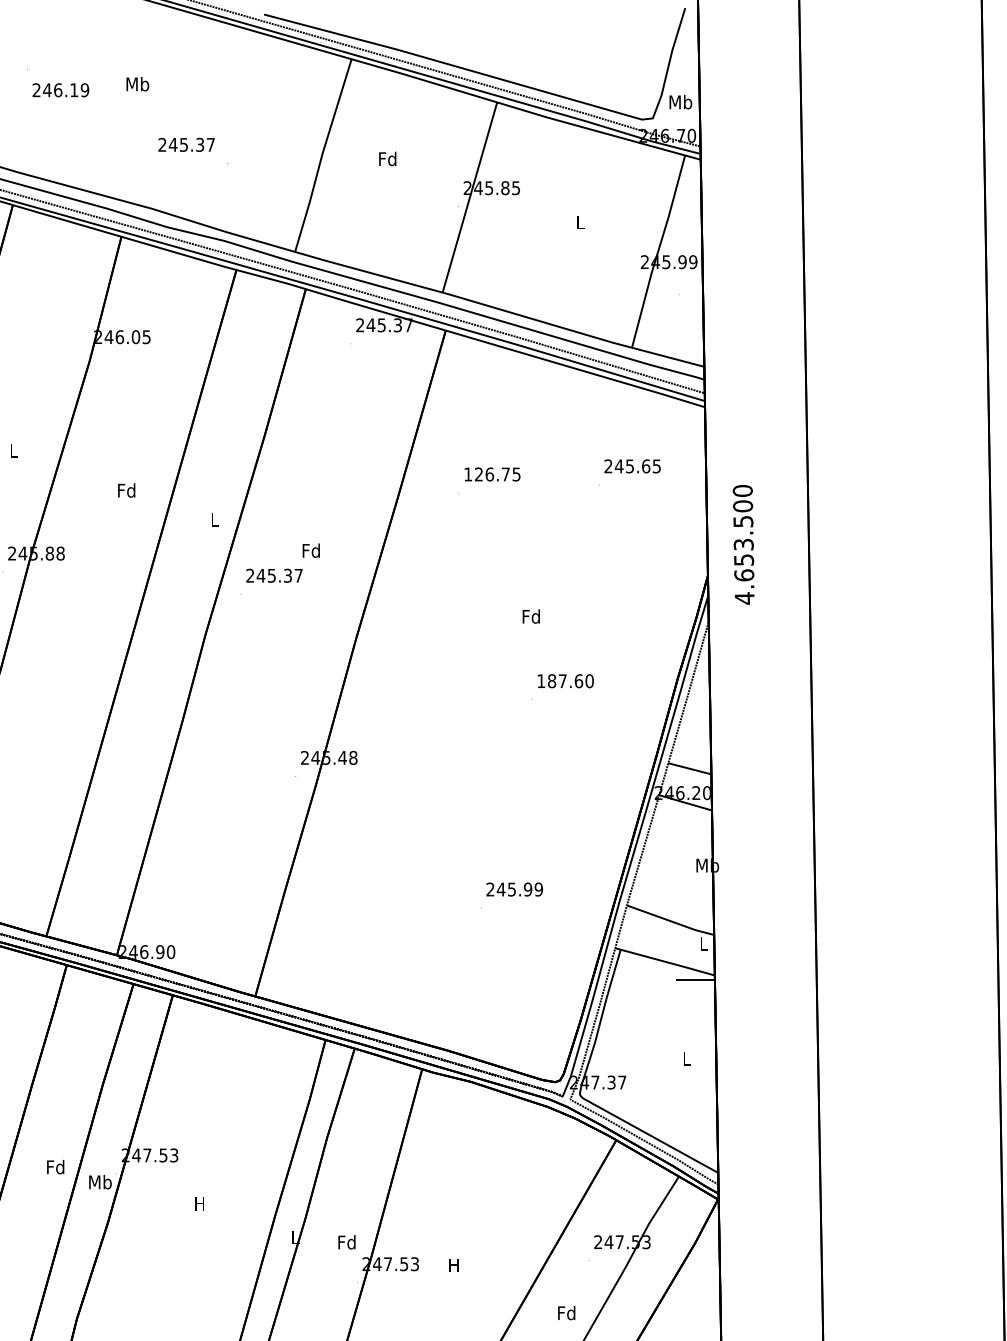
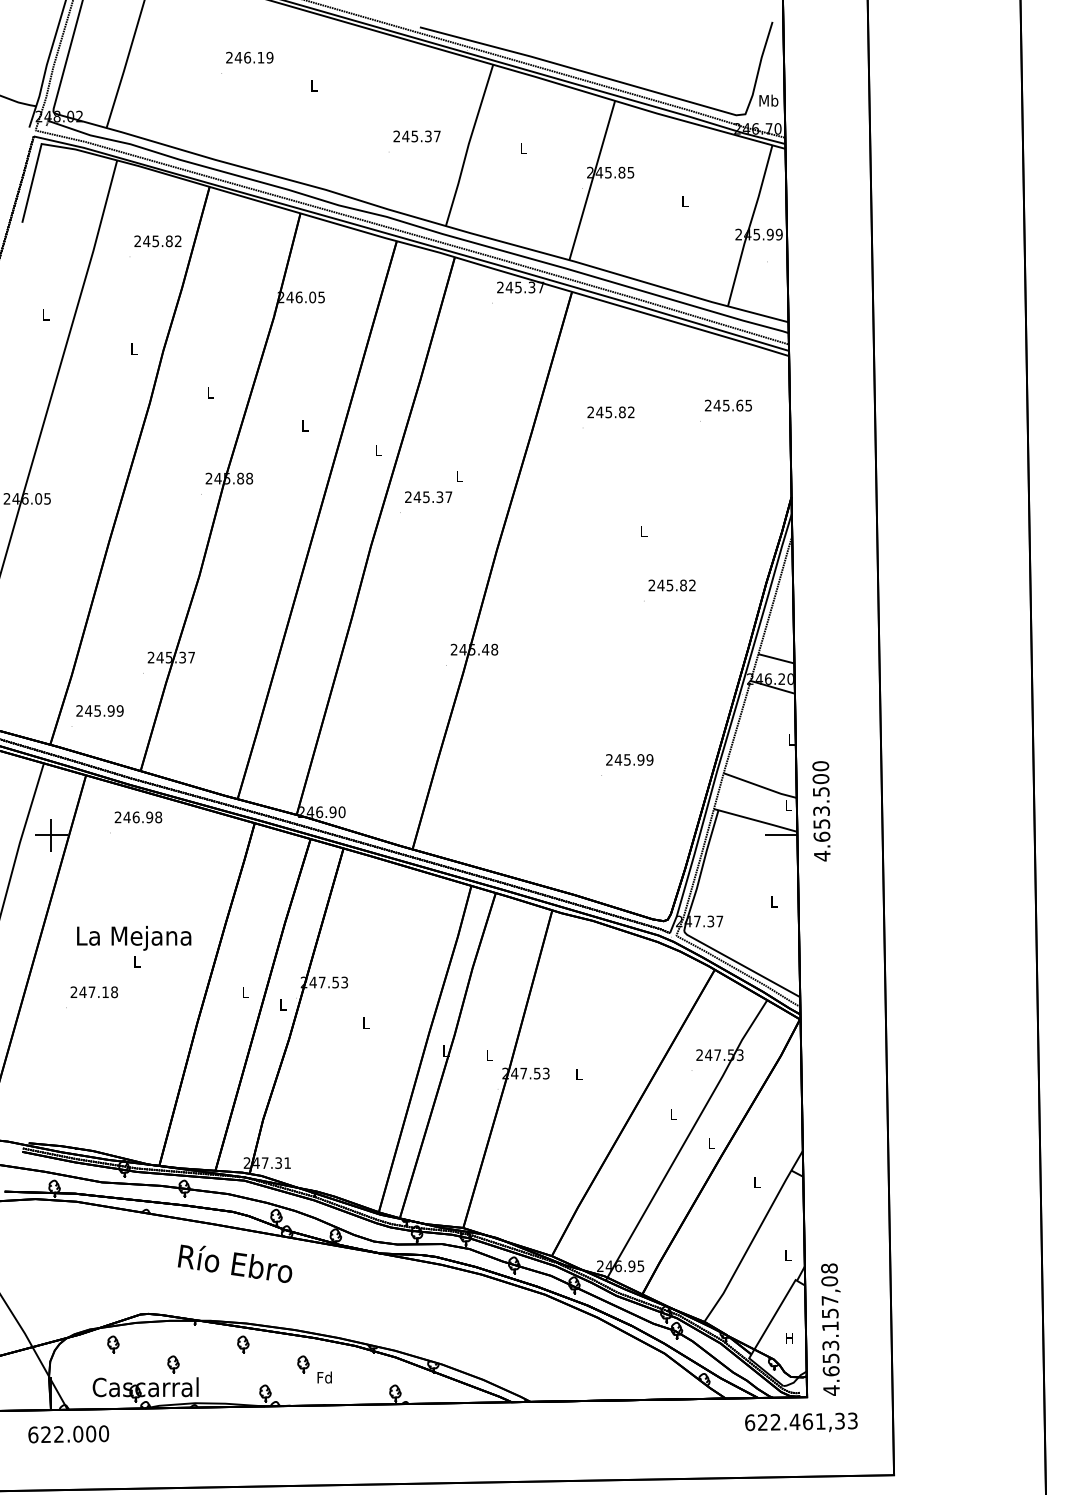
text: (136, 84) -> (313, 85), Mb -> L
text: (60, 89) -> (249, 57), moved
text: (185, 144) -> (416, 136), moved
text: (387, 159) -> (523, 148), Fd -> L
text: (491, 474) -> (610, 412), 126.75 -> 245.82
text: (126, 490) -> (304, 425), Fd -> L
text: (743, 545) -> (821, 811), moved
text: (311, 551) -> (459, 476), Fd -> L
text: (531, 616) -> (643, 531), Fd -> L
text: (565, 681) -> (672, 585), 187.60 -> 245.82
text: (707, 865) -> (791, 739), Mb -> L
text: (55, 1167) -> (245, 992), Fd -> L
text: (99, 1181) -> (282, 1004), Mb -> L
text: (199, 1203) -> (365, 1022), H -> L
text: (347, 1242) -> (489, 1055), Fd -> L
text: (453, 1265) -> (578, 1074), H -> L
text: (566, 1313) -> (673, 1114), Fd -> L

